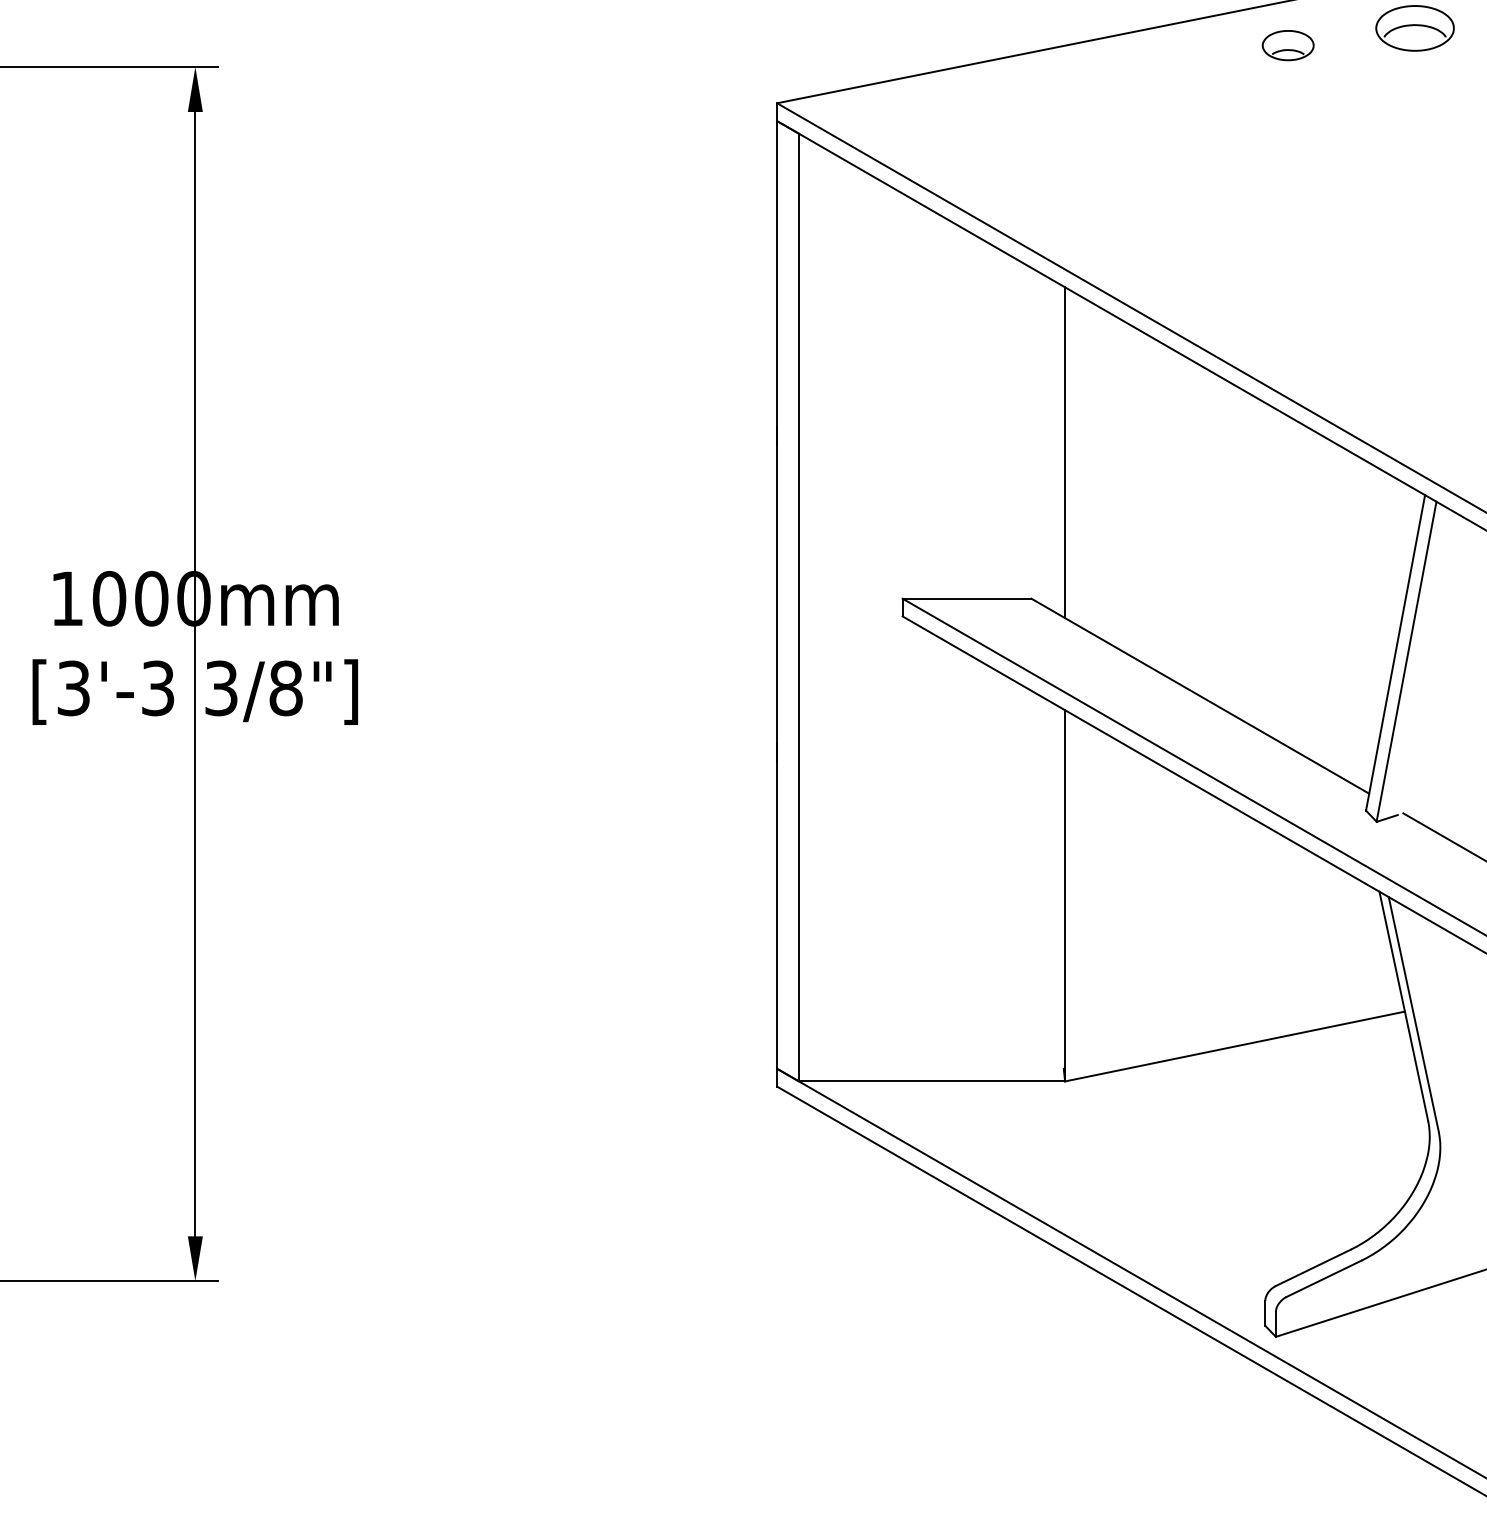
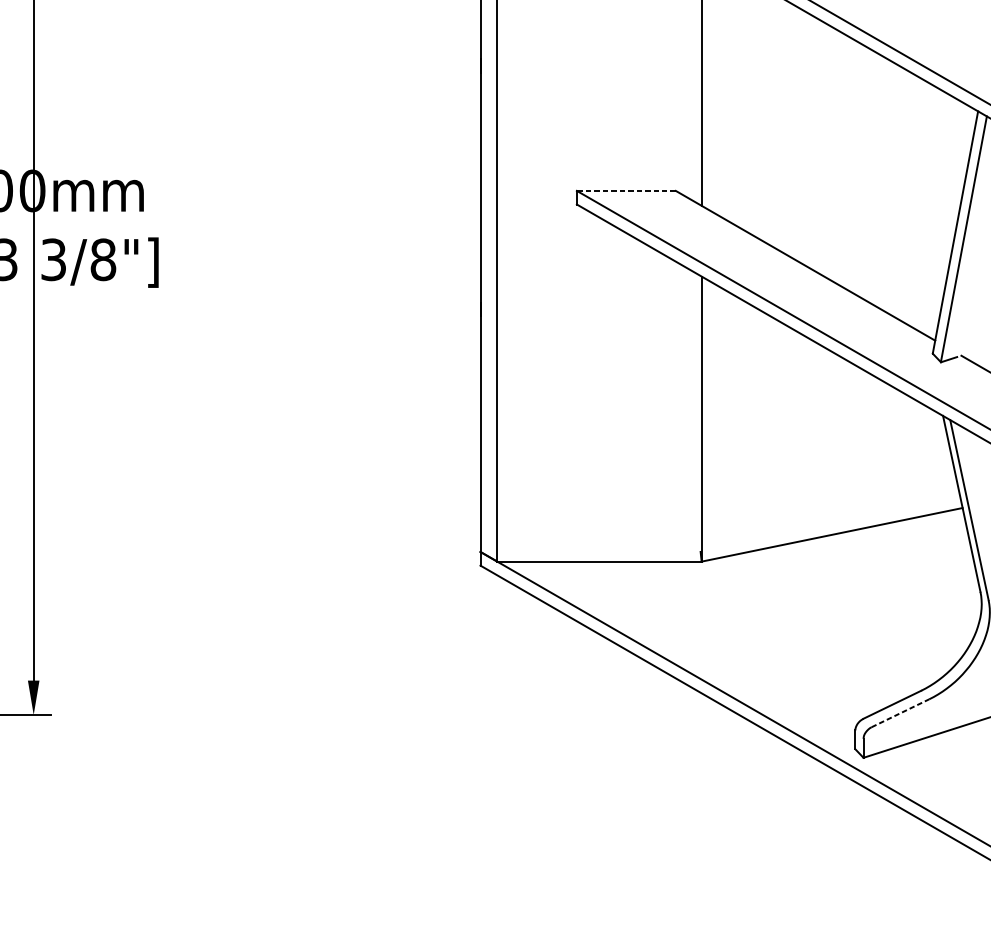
line: (966, 598) -> (625, 190), solid -> dashed
line: (1323, 1278) -> (900, 712), solid -> dashed

